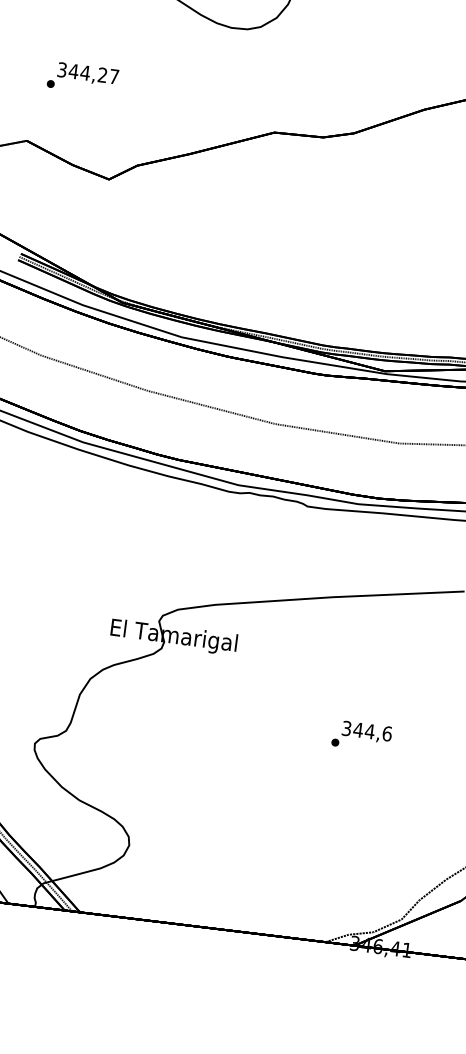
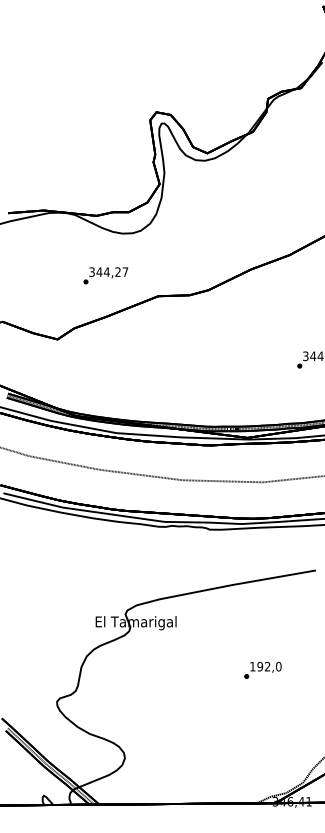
text: (82, 77) -> (105, 275), moved
text: (366, 730) -> (265, 666), 344,6 -> 192,0

